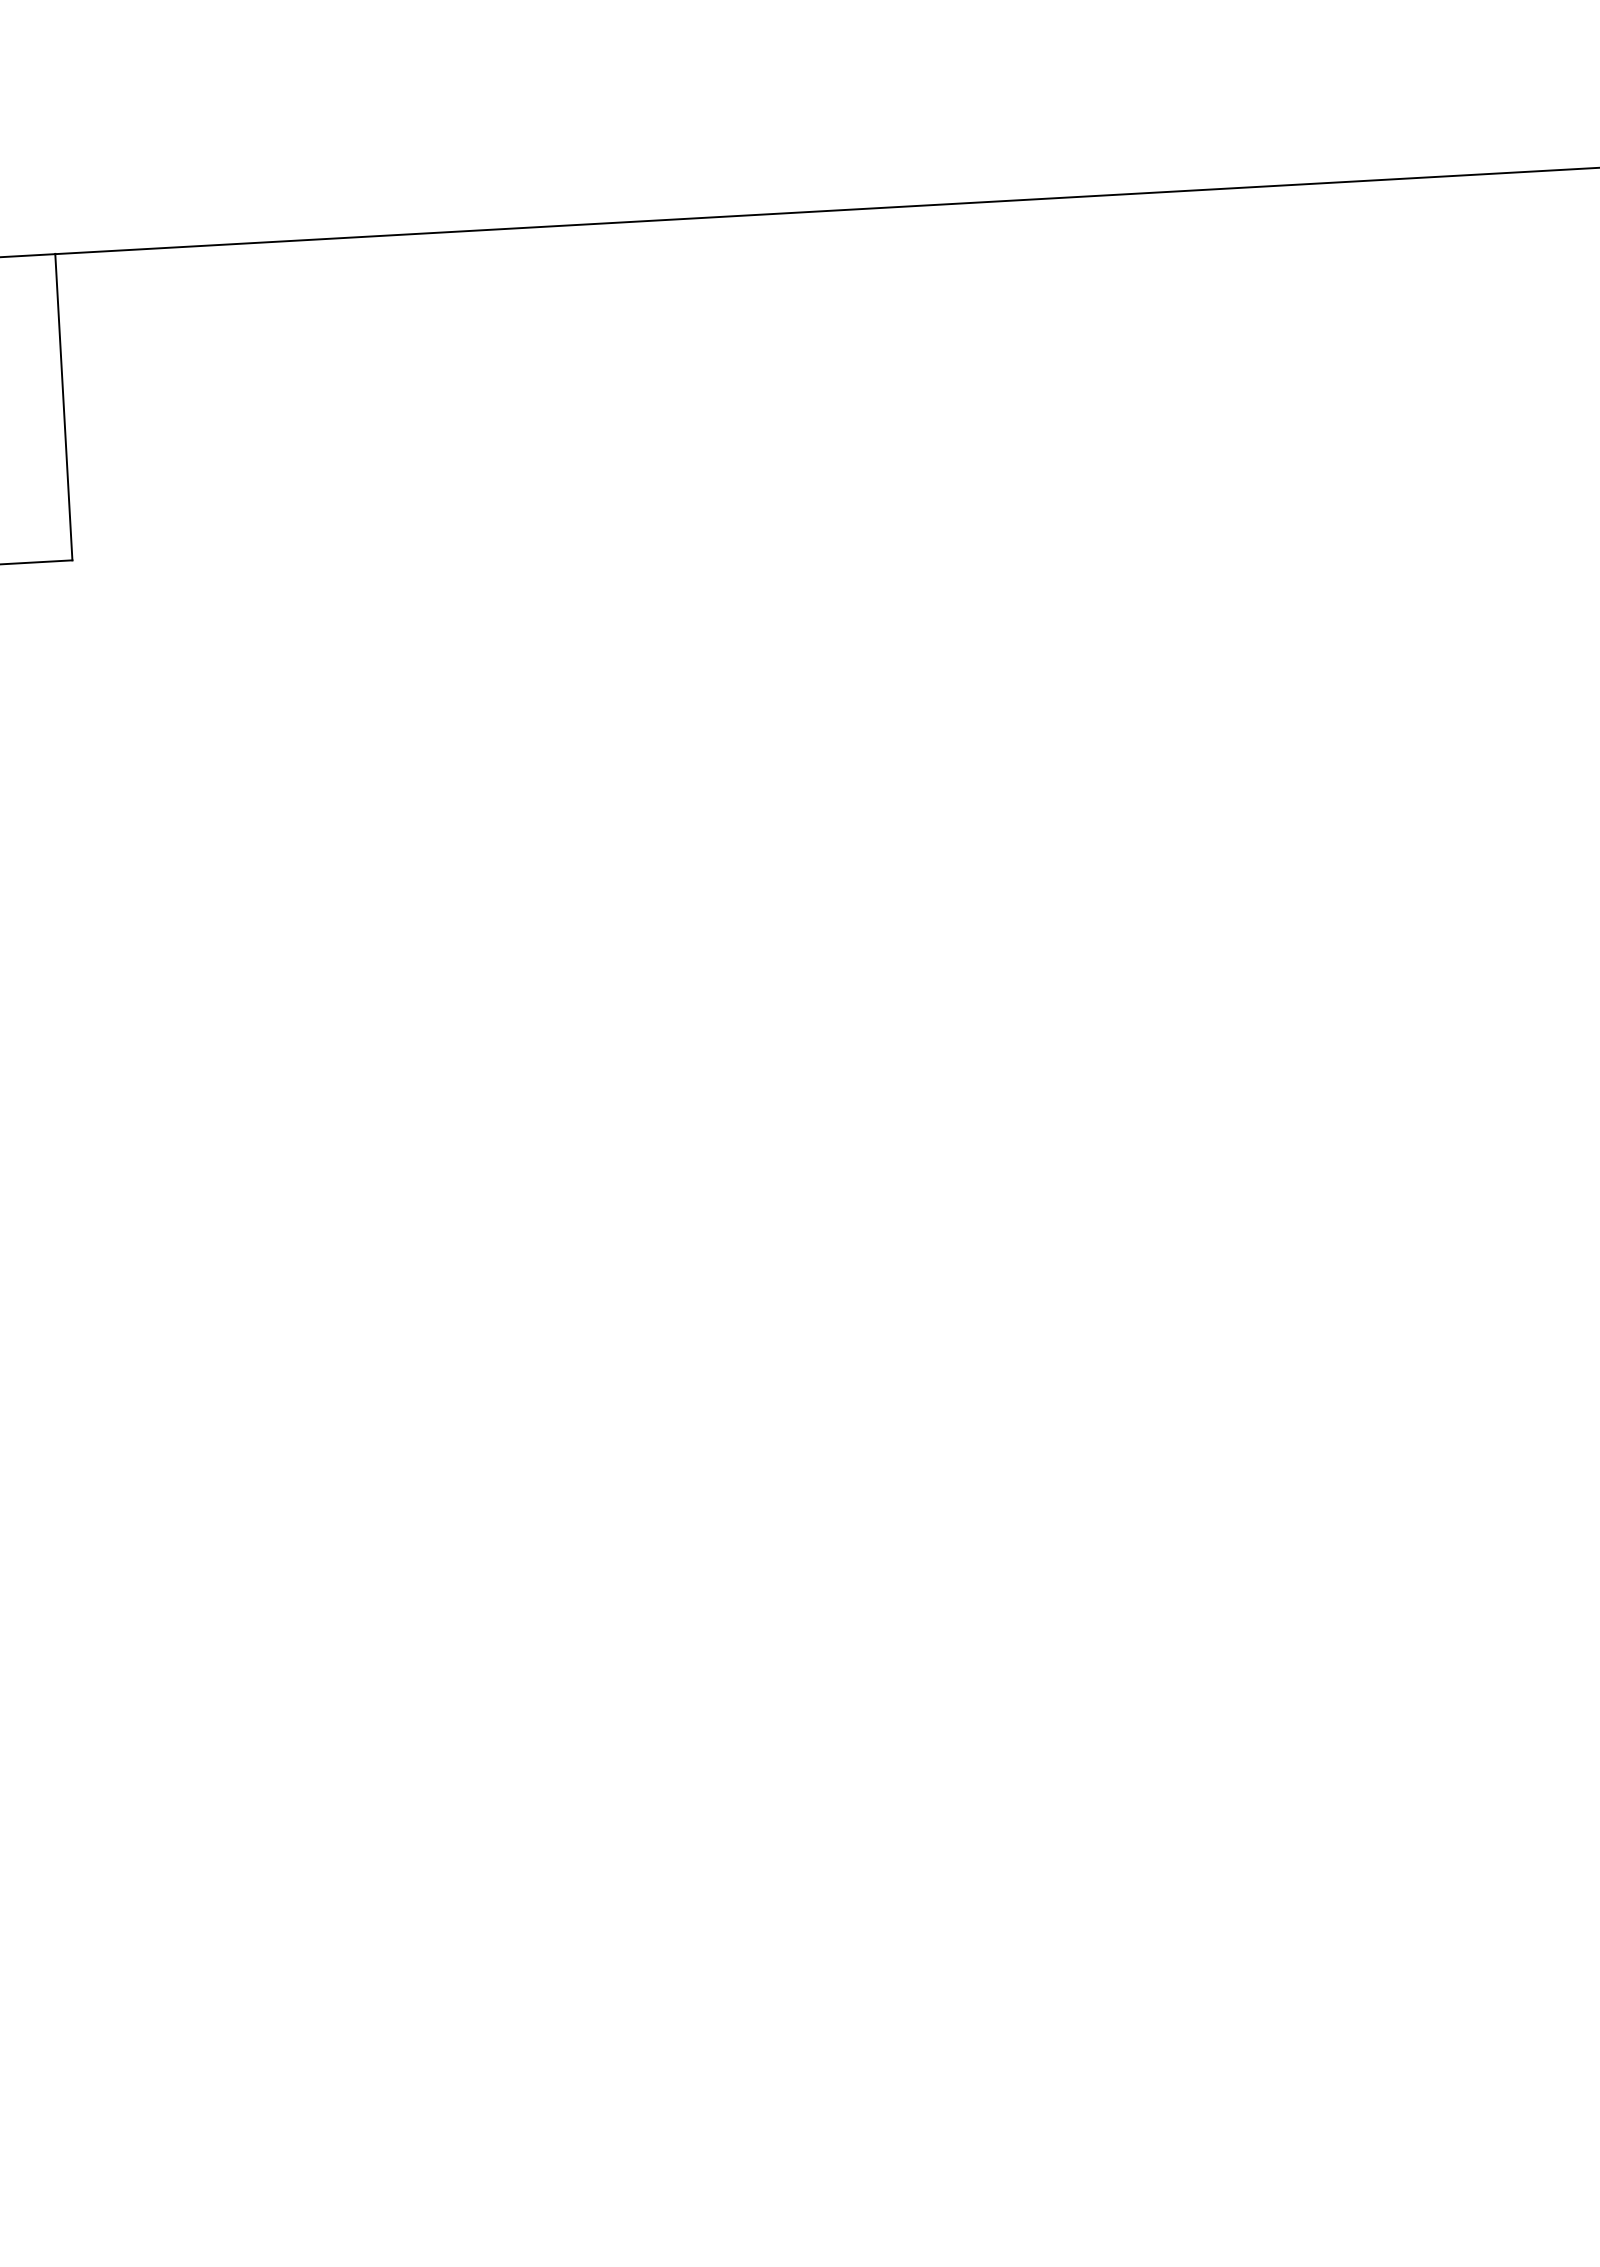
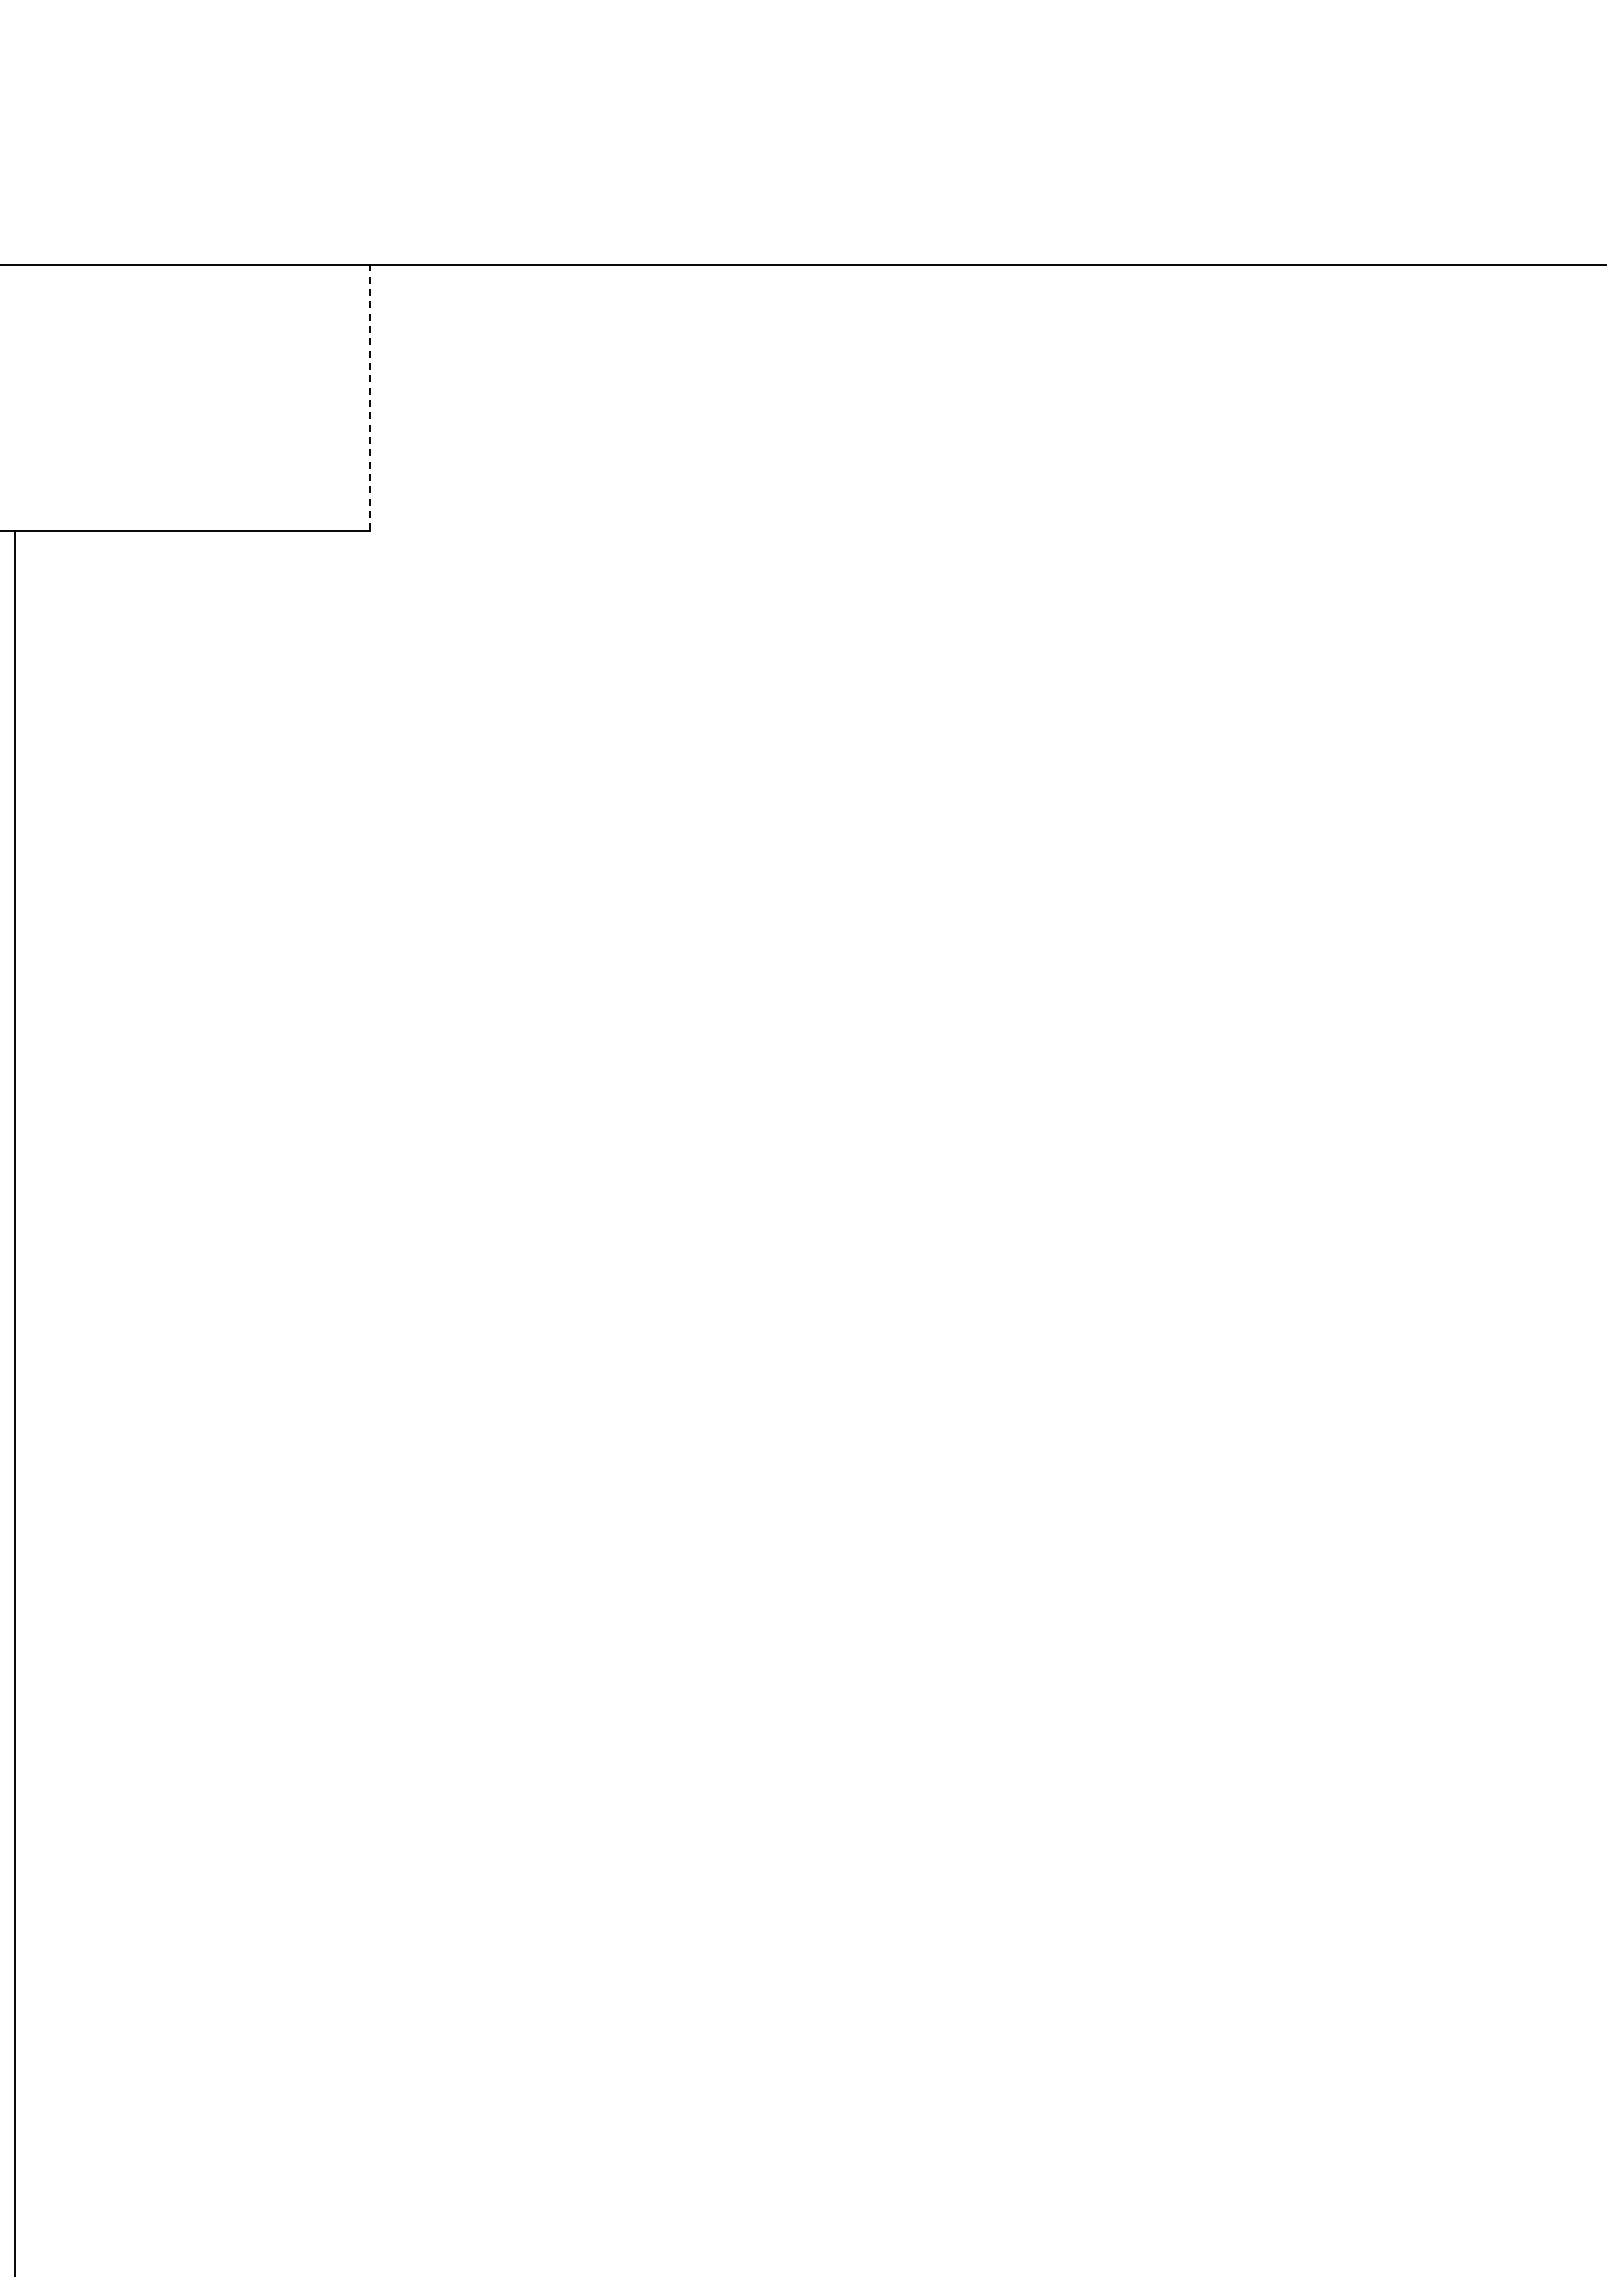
line: (64, 407) -> (370, 398), solid -> dashed

